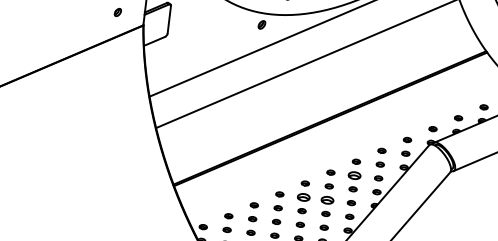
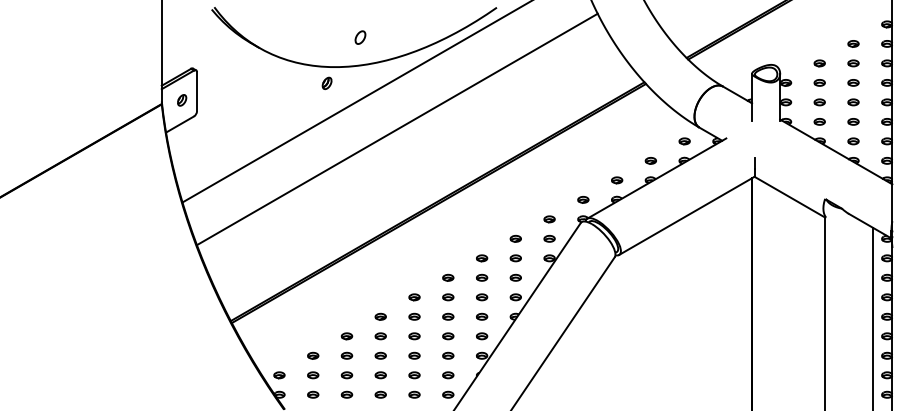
part: (118, 12) -> (182, 100), moved
part: (355, 175) -> (482, 277), size x0.62
part: (303, 197) -> (414, 316), size x0.62
part: (327, 199) -> (448, 316), size x0.62

